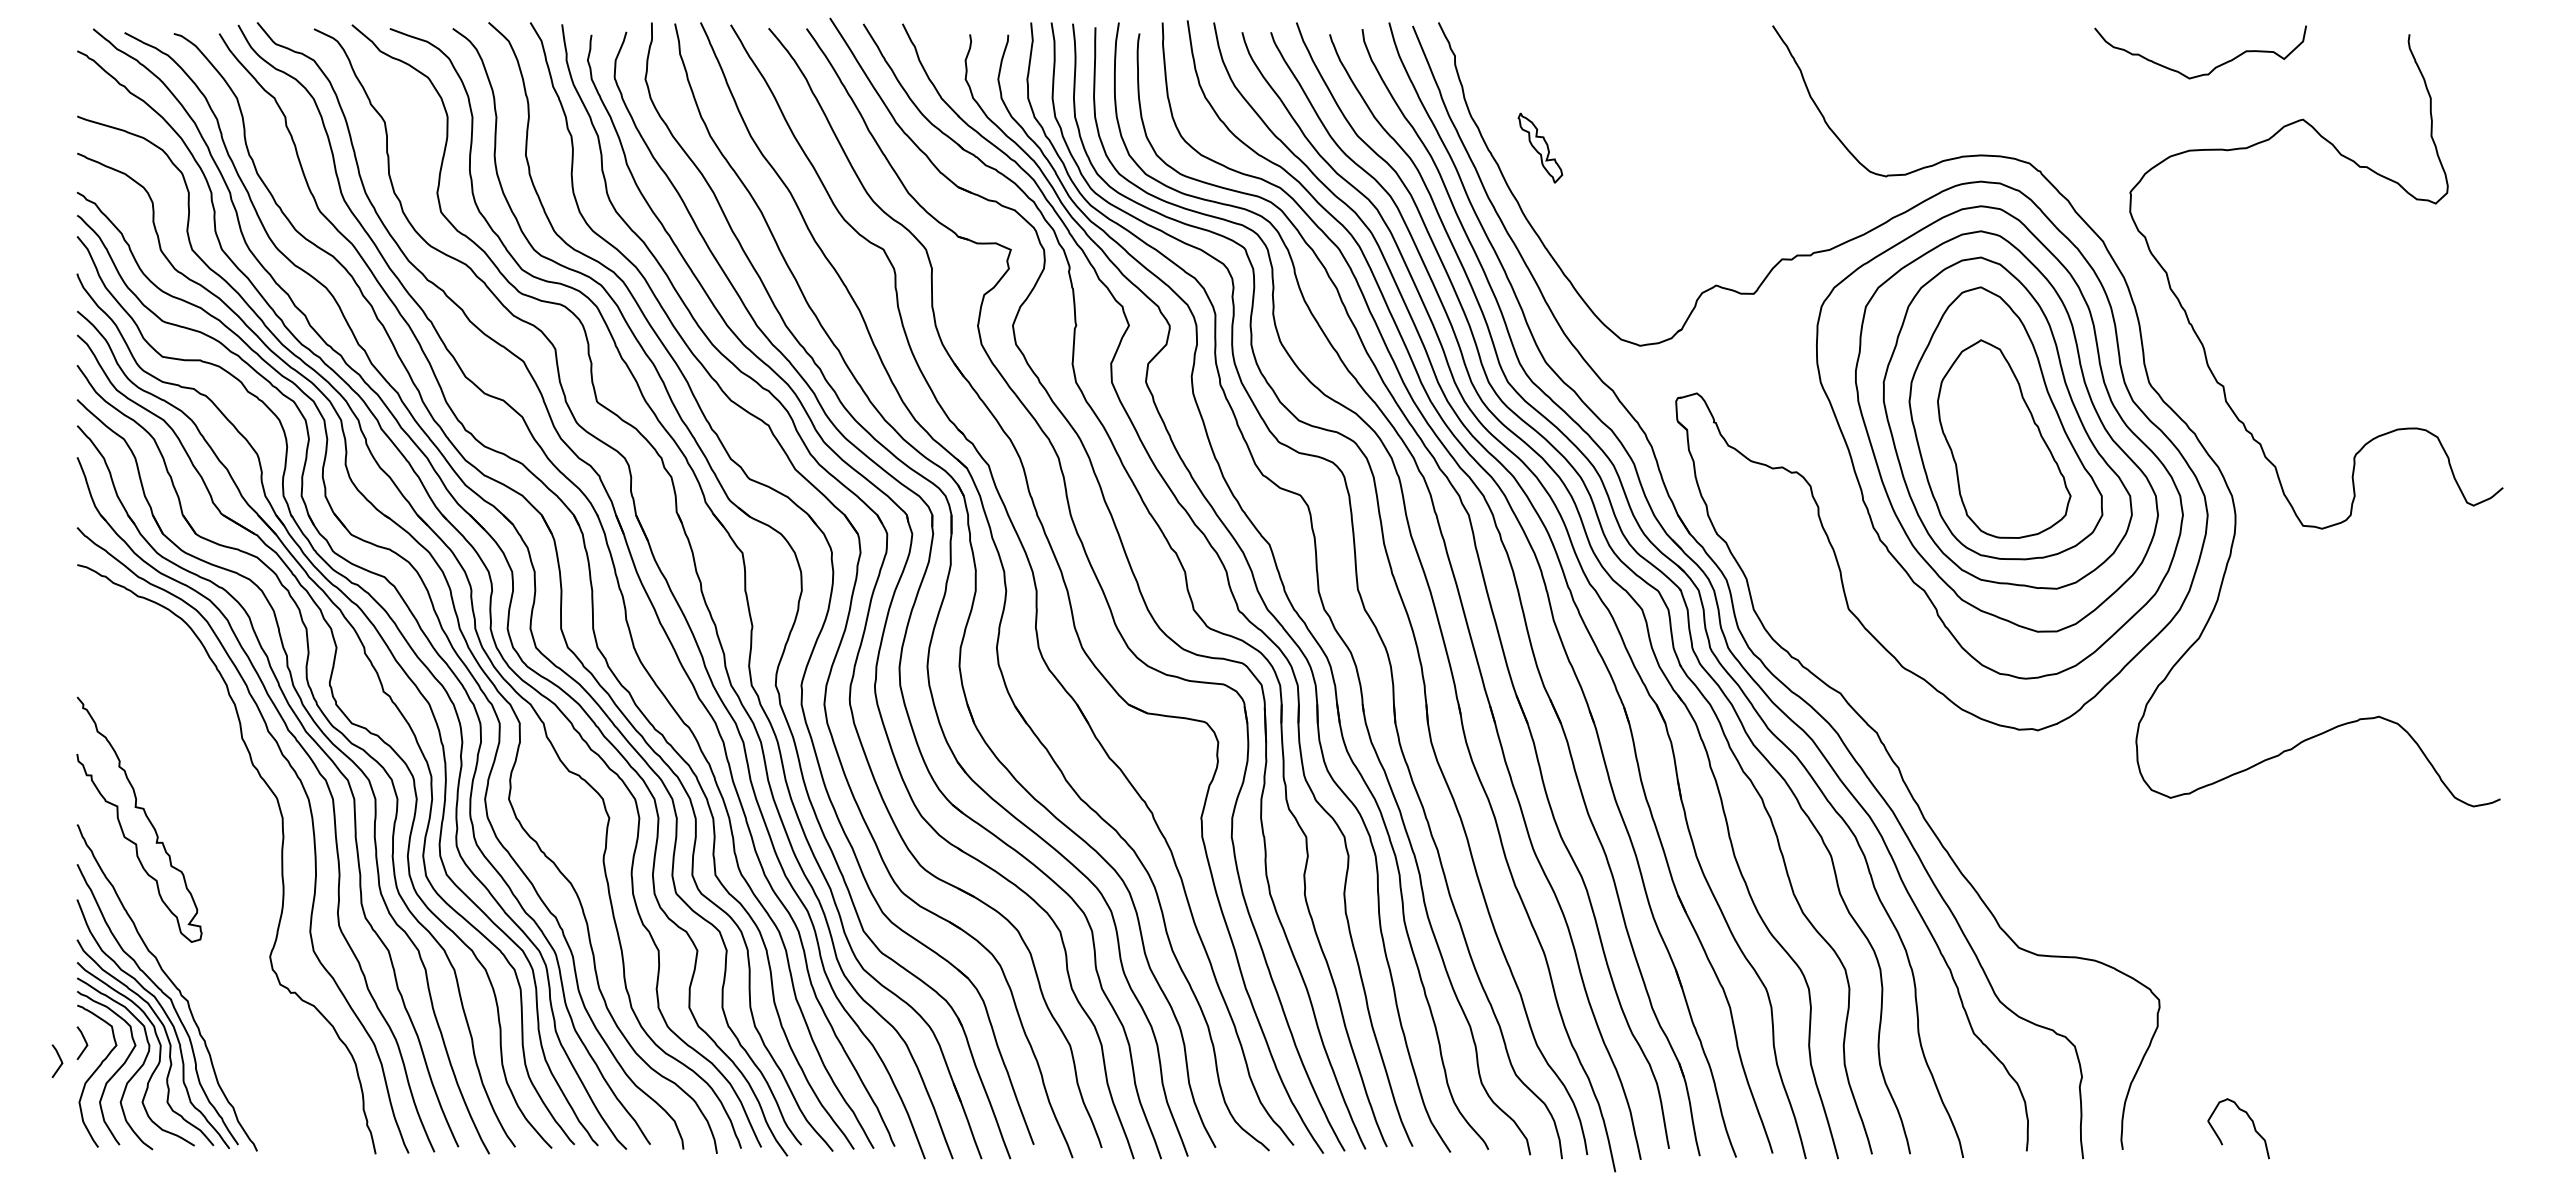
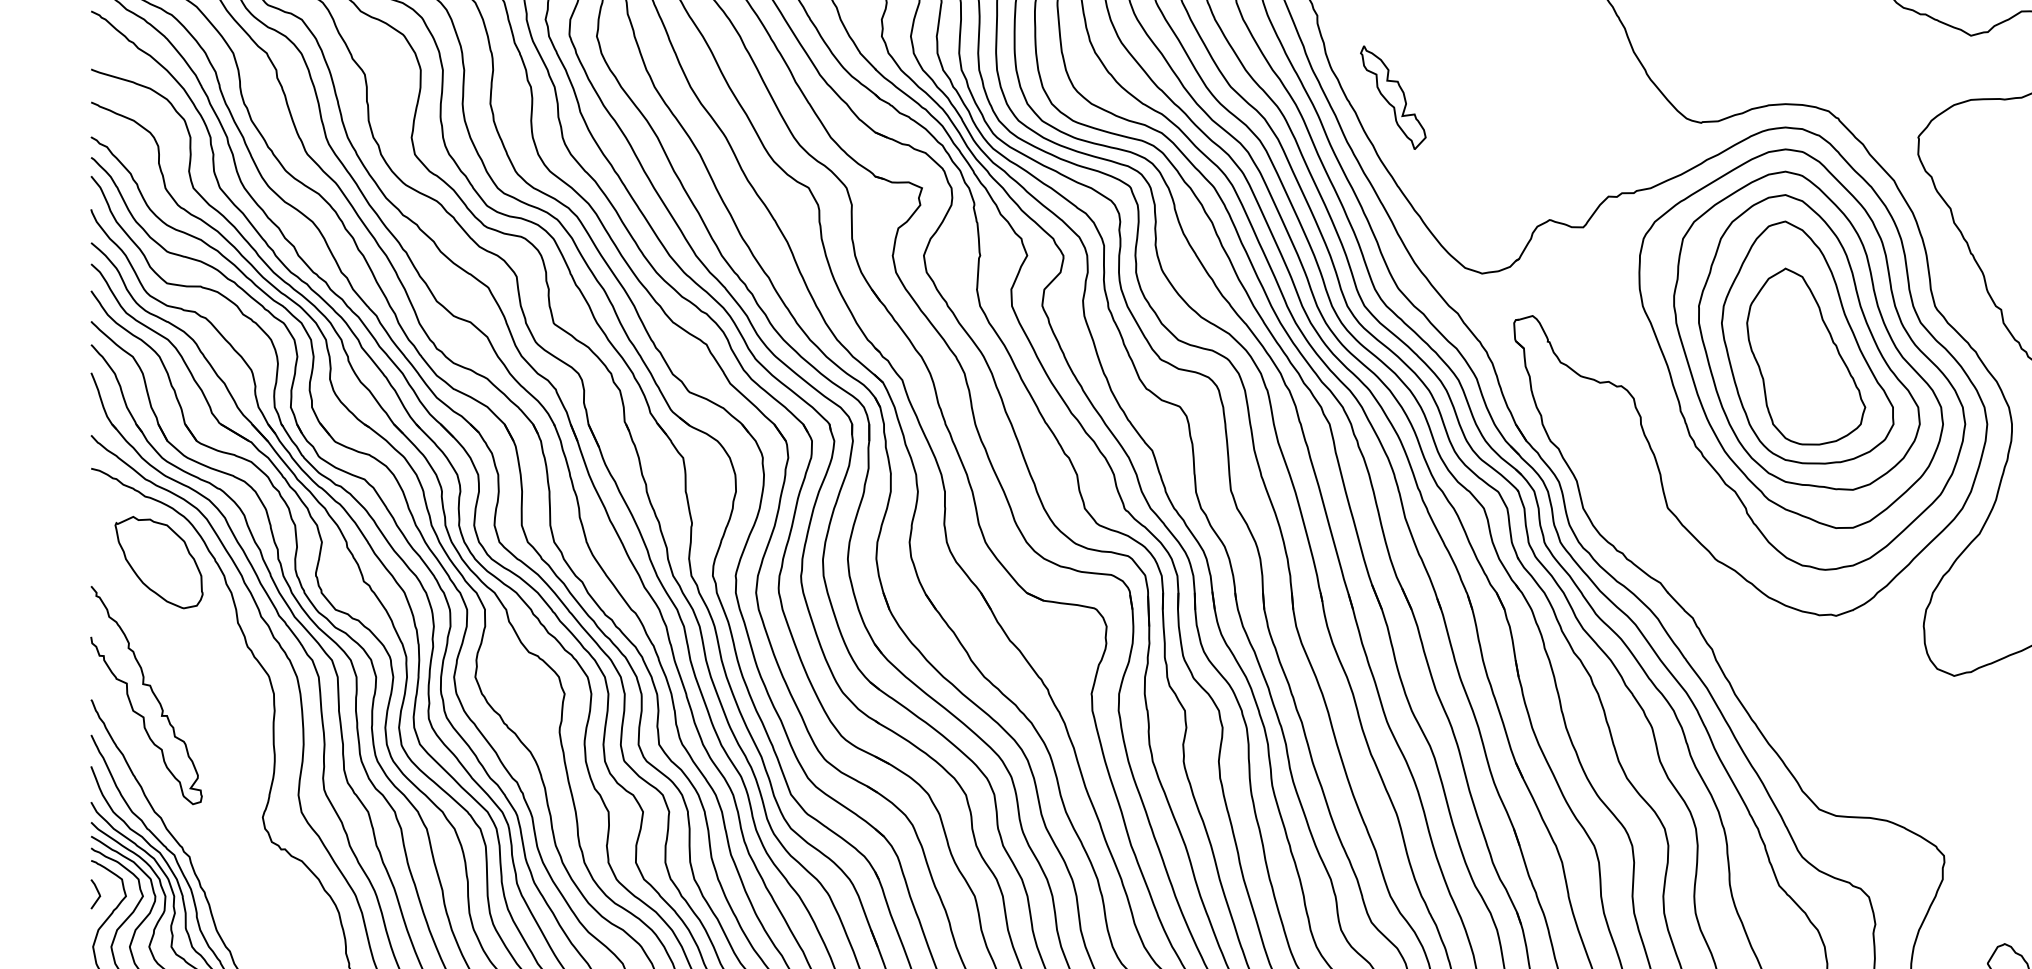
part: (1540, 147) -> (1393, 97), size x1.67
part: (153, 670) -> (159, 562), added
curve: (59, 1059) -> (75, 908), removed

